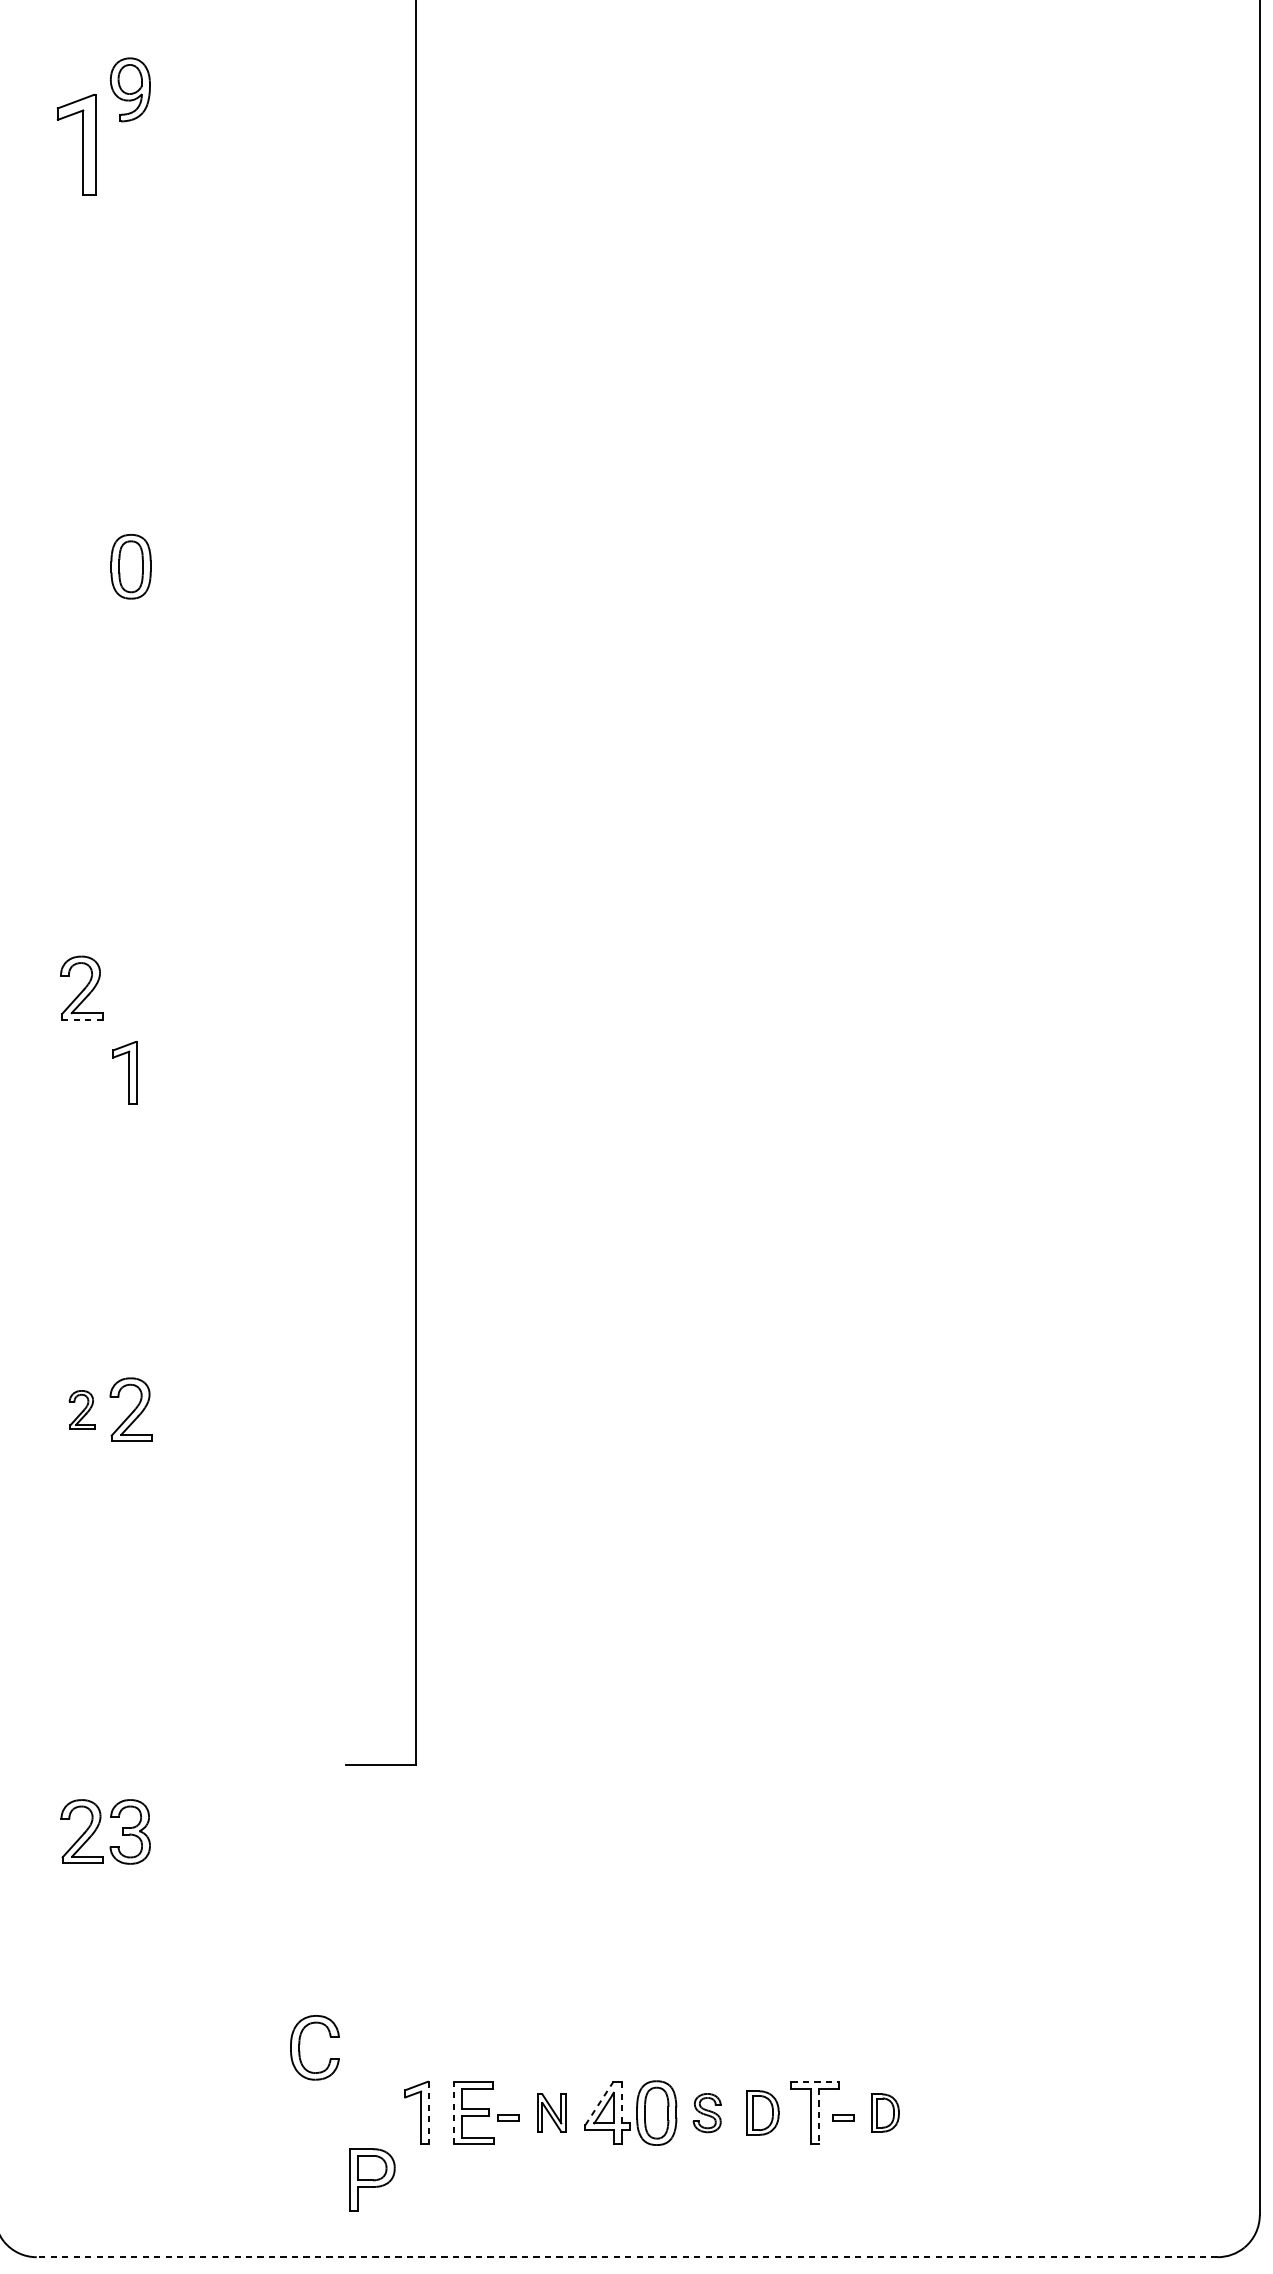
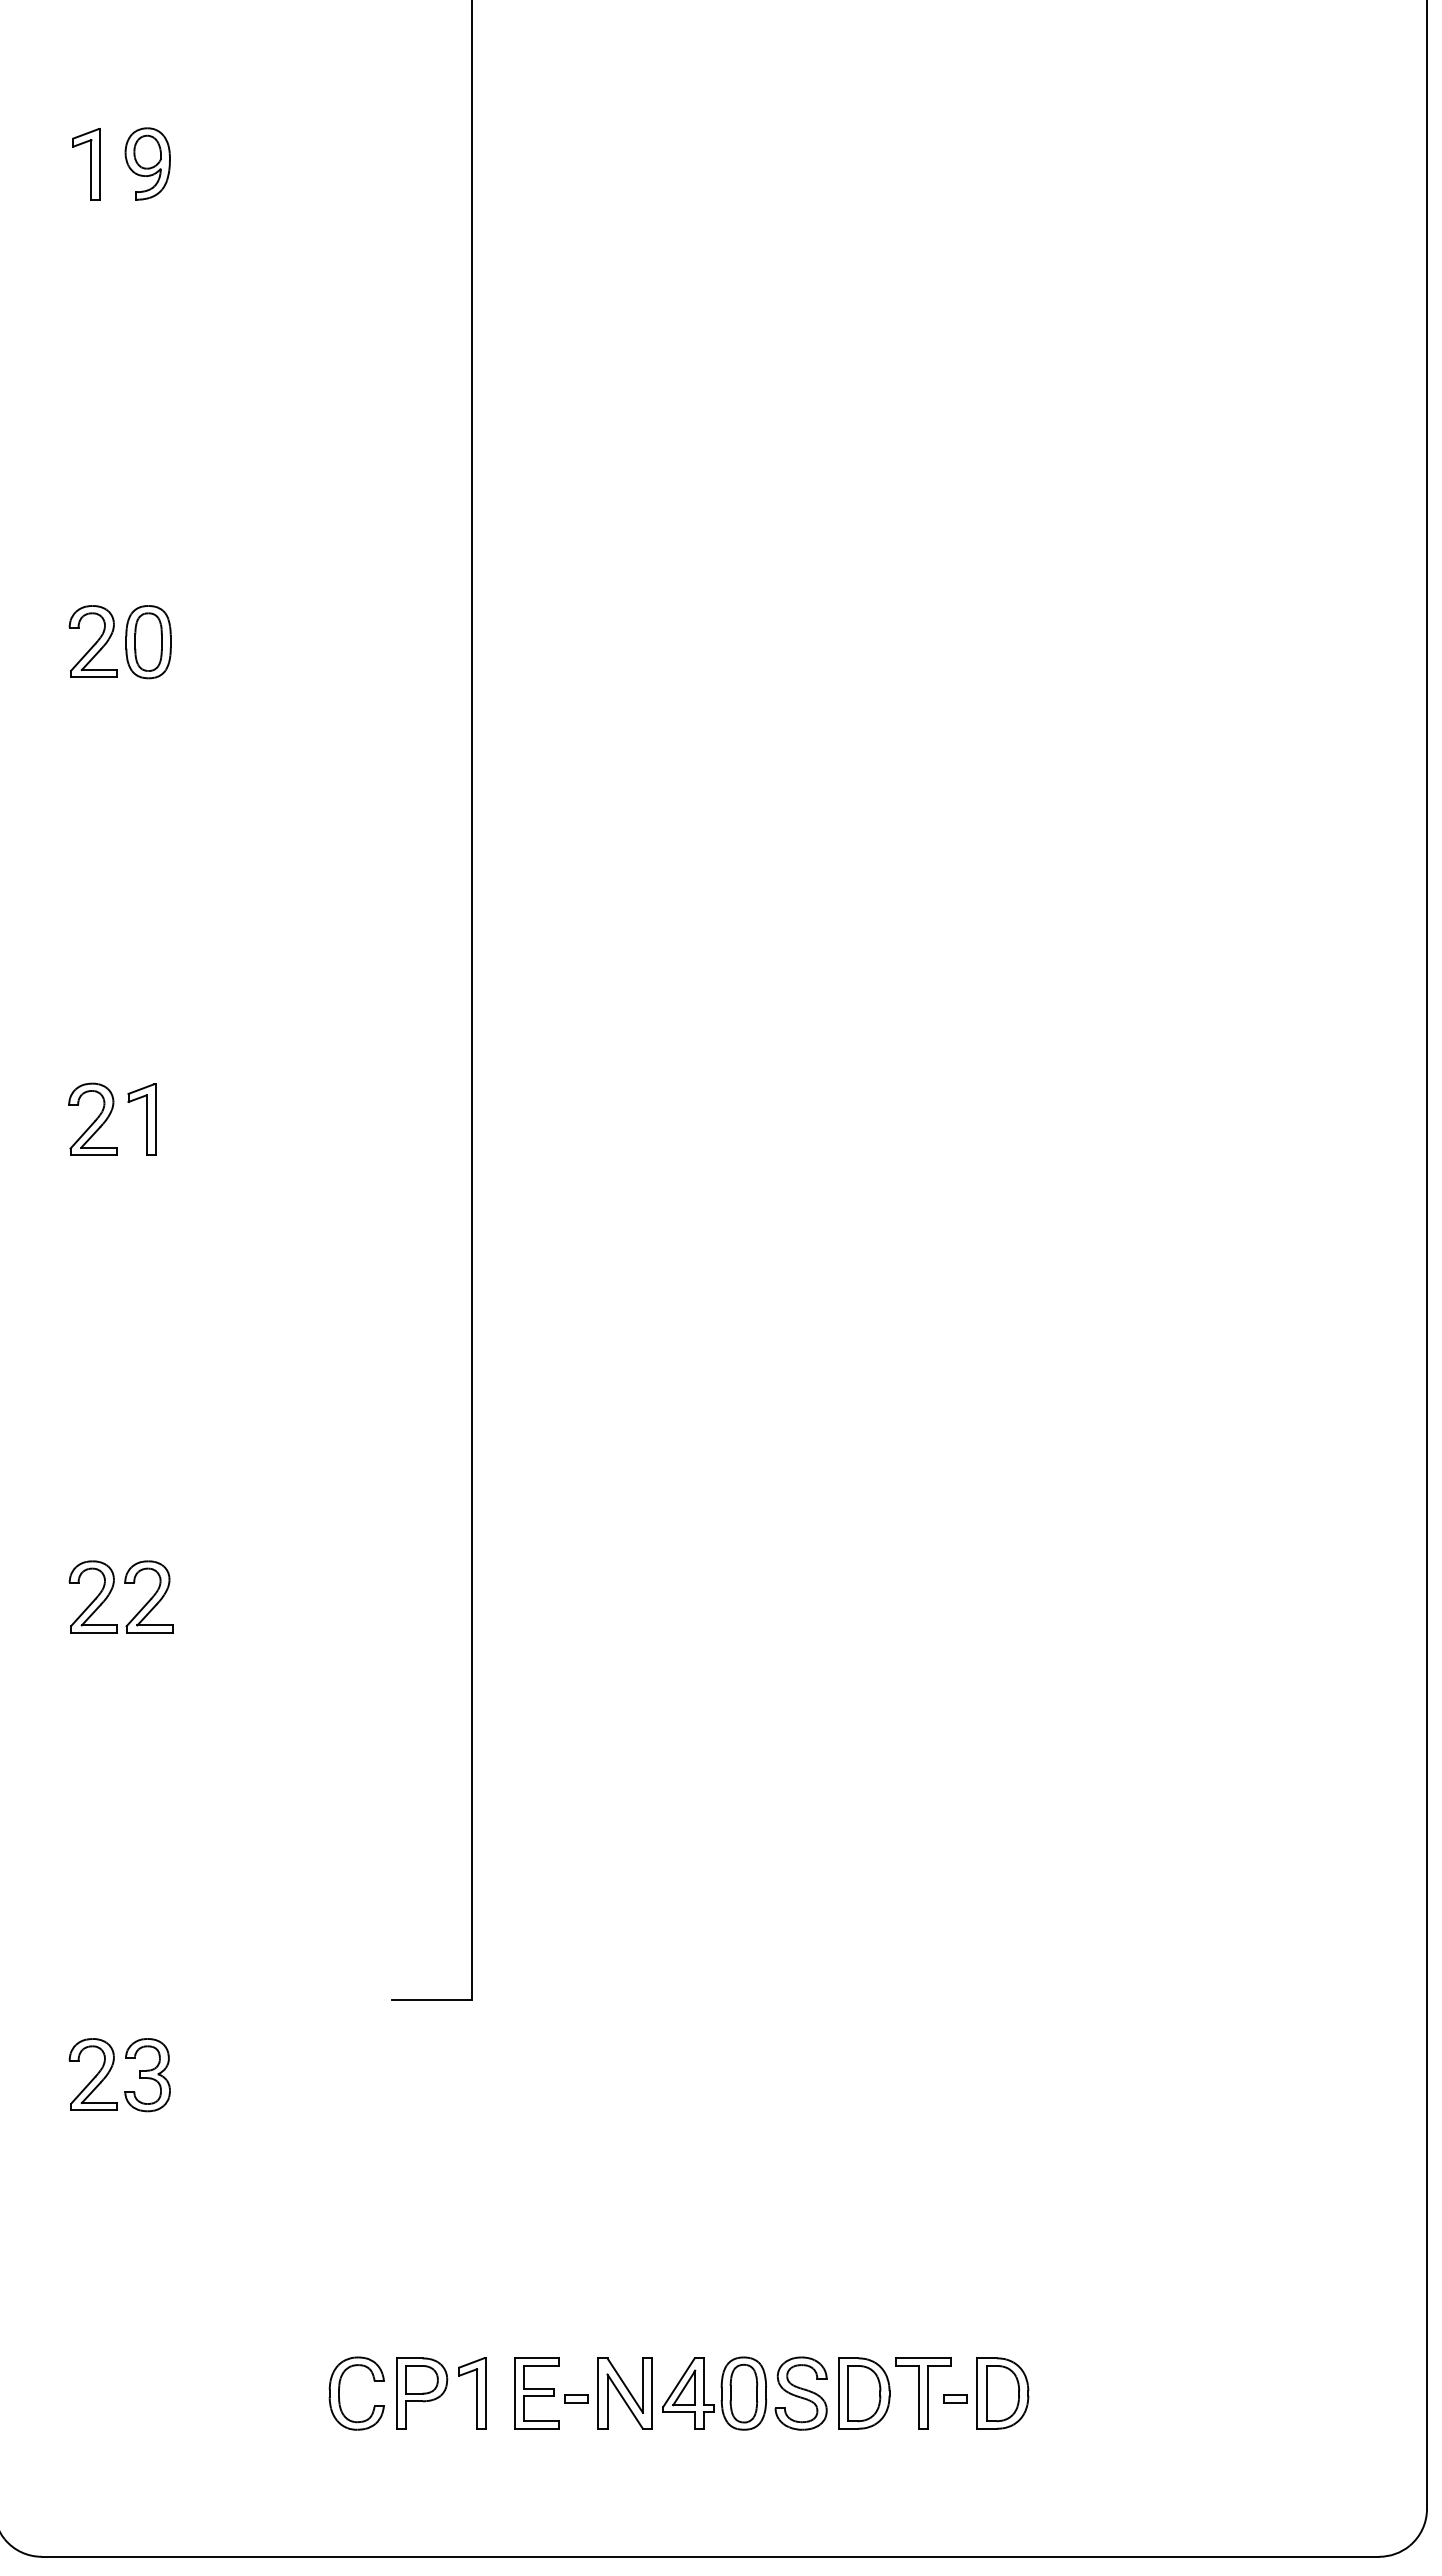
part: (130, 89) -> (147, 163), moved
part: (76, 145) -> (86, 164), size x0.62
part: (81, 566) -> (92, 641), added
line: (82, 1020) -> (93, 1155), dashed -> solid
part: (124, 1072) -> (141, 1119), moved
part: (81, 1409) -> (92, 1596), size x1.67
part: (299, 2047) -> (339, 2393), moved
line: (816, 2082) -> (924, 2358), dashed -> solid
line: (599, 2103) -> (679, 2382), dashed -> solid
line: (621, 2103) -> (704, 2382), dashed -> solid
line: (429, 2113) -> (486, 2393), dashed -> solid
line: (454, 2113) -> (514, 2393), dashed -> solid
part: (551, 2113) -> (624, 2393), size x1.67
part: (706, 2113) -> (800, 2393), size x1.67
part: (763, 2113) -> (864, 2393), size x1.43
part: (885, 2113) -> (1002, 2393), size x1.67
line: (819, 2116) -> (928, 2397), dashed -> solid
part: (372, 2180) -> (422, 2393), moved
line: (627, 2256) -> (710, 2556), dashed -> solid

